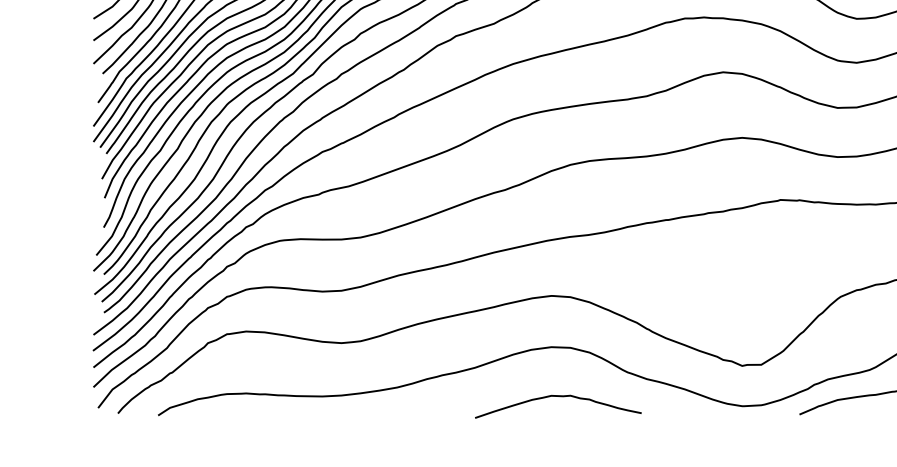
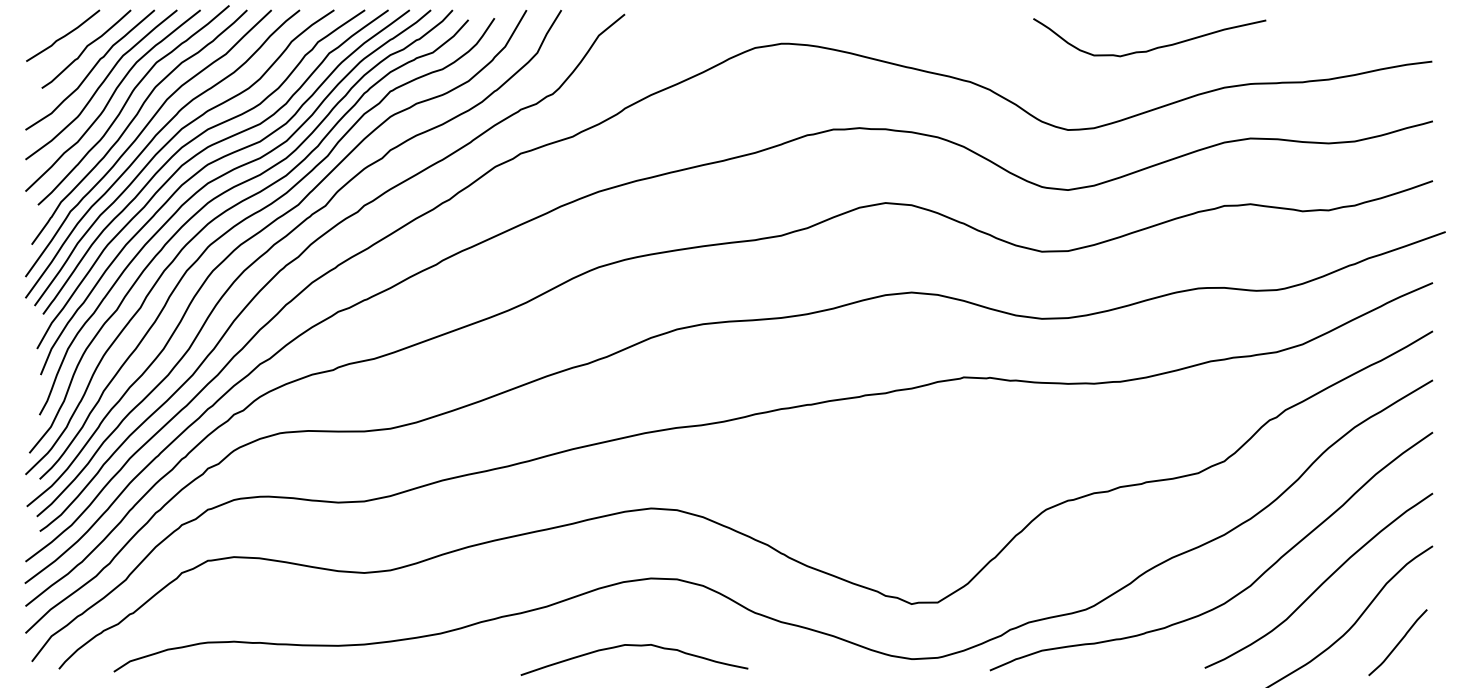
curve: (558, 396) -> (634, 646), moved

